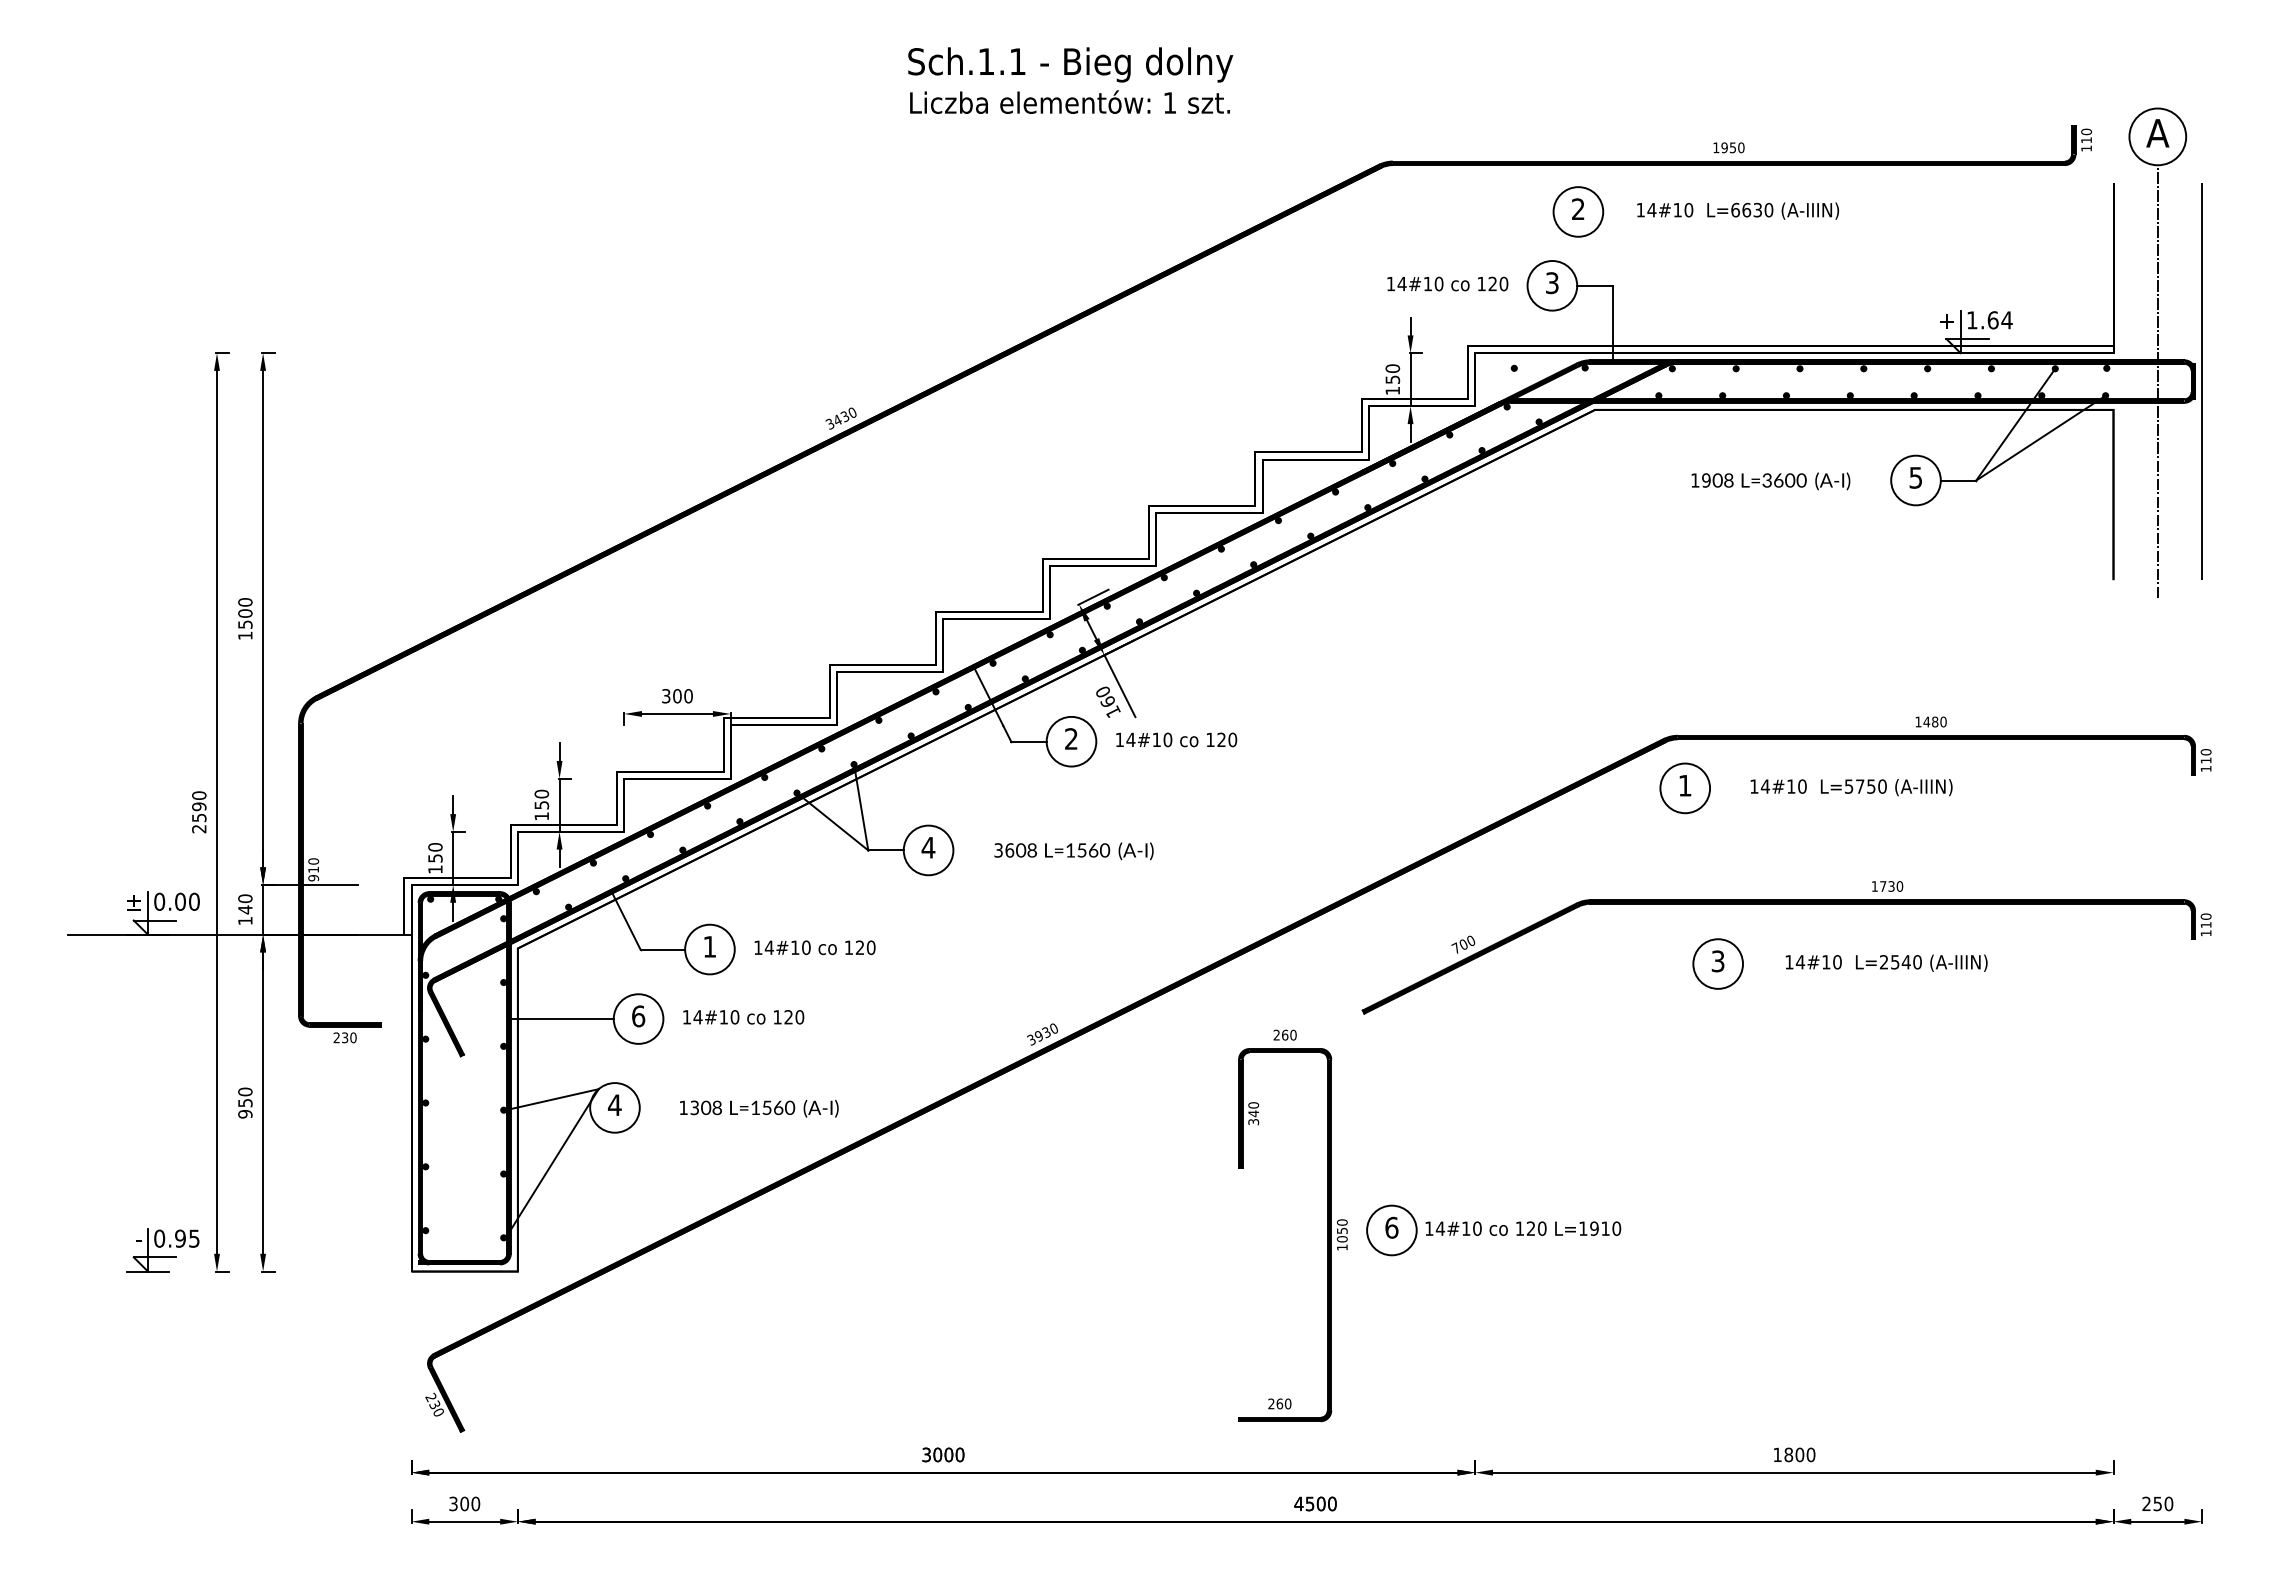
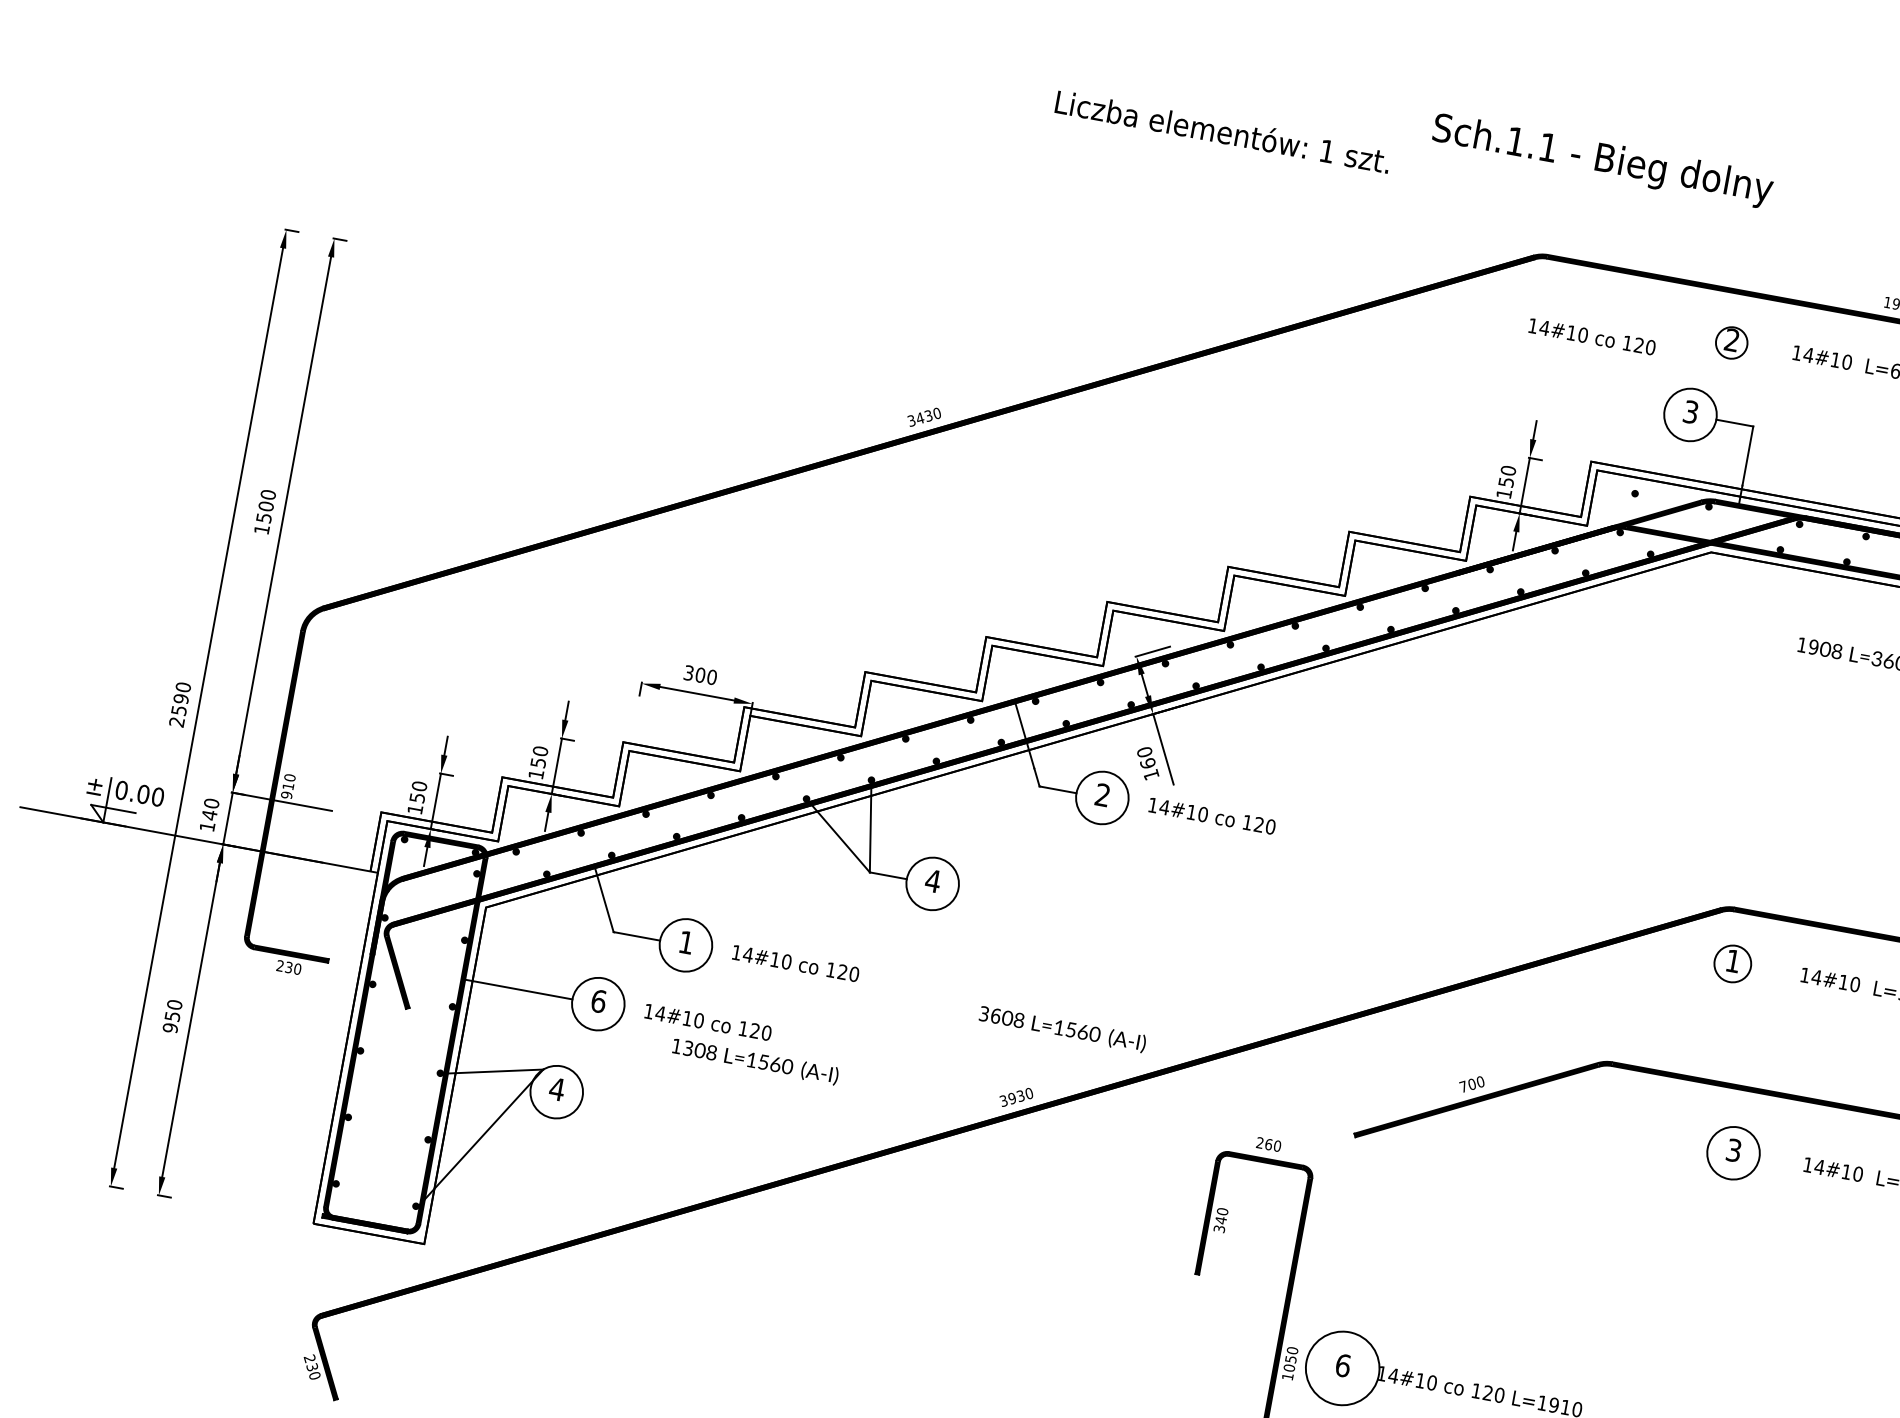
text: (1070, 64) -> (1602, 160), moved
circle: (1578, 211) -> (1731, 342), size x0.6
text: (1447, 283) -> (1592, 336), moved
circle: (1685, 788) -> (1733, 964), size x0.7
text: (1073, 851) -> (1062, 1029), moved
text: (759, 1108) -> (755, 1061), moved
circle: (1391, 1230) -> (1342, 1368), size x1.4
part: (162, 1250) -> (58, 1154), removed

